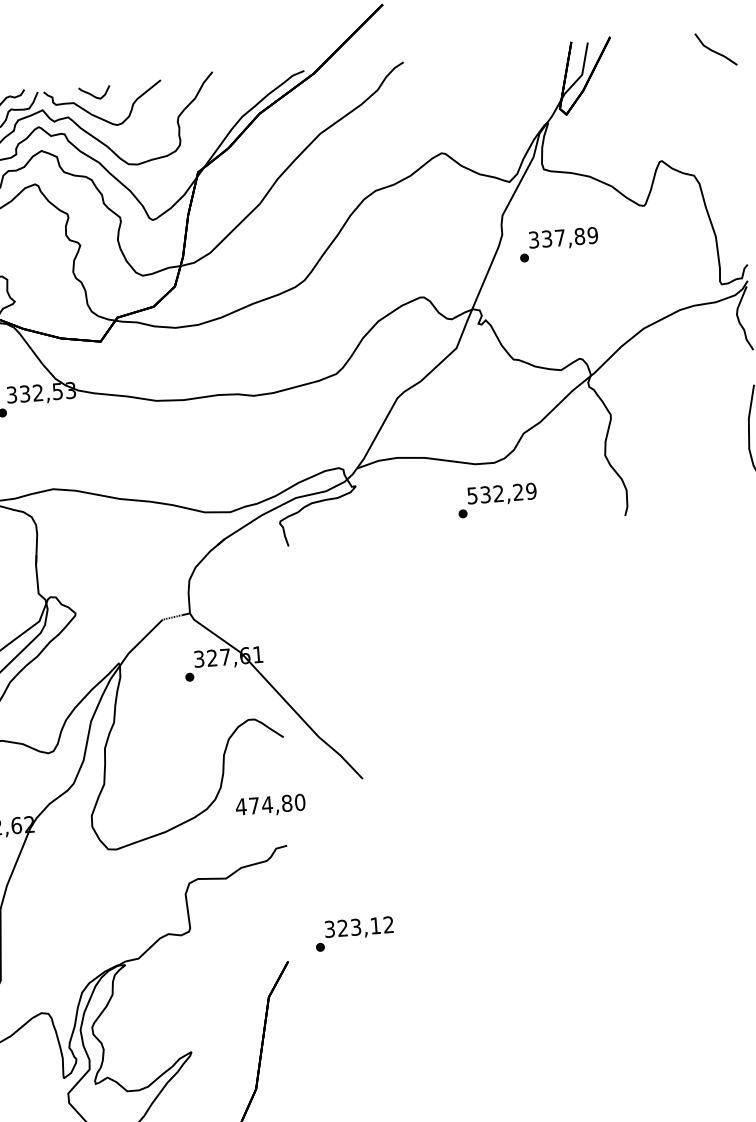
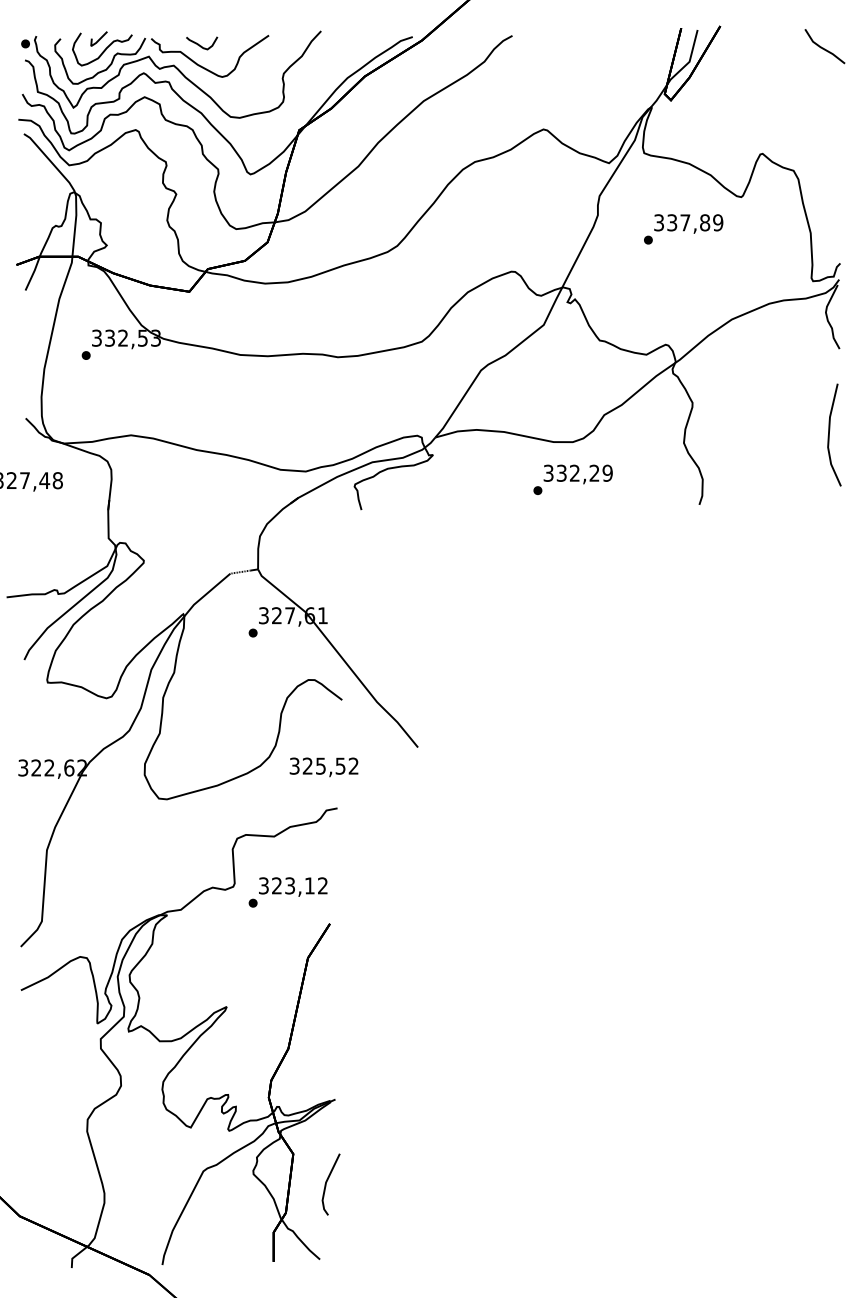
text: (558, 244) -> (683, 229), moved
text: (472, 494) -> (548, 472), 532,29 -> 332,29
text: (269, 804) -> (323, 765), 474,80 -> 325,52
text: (353, 934) -> (287, 892), moved

